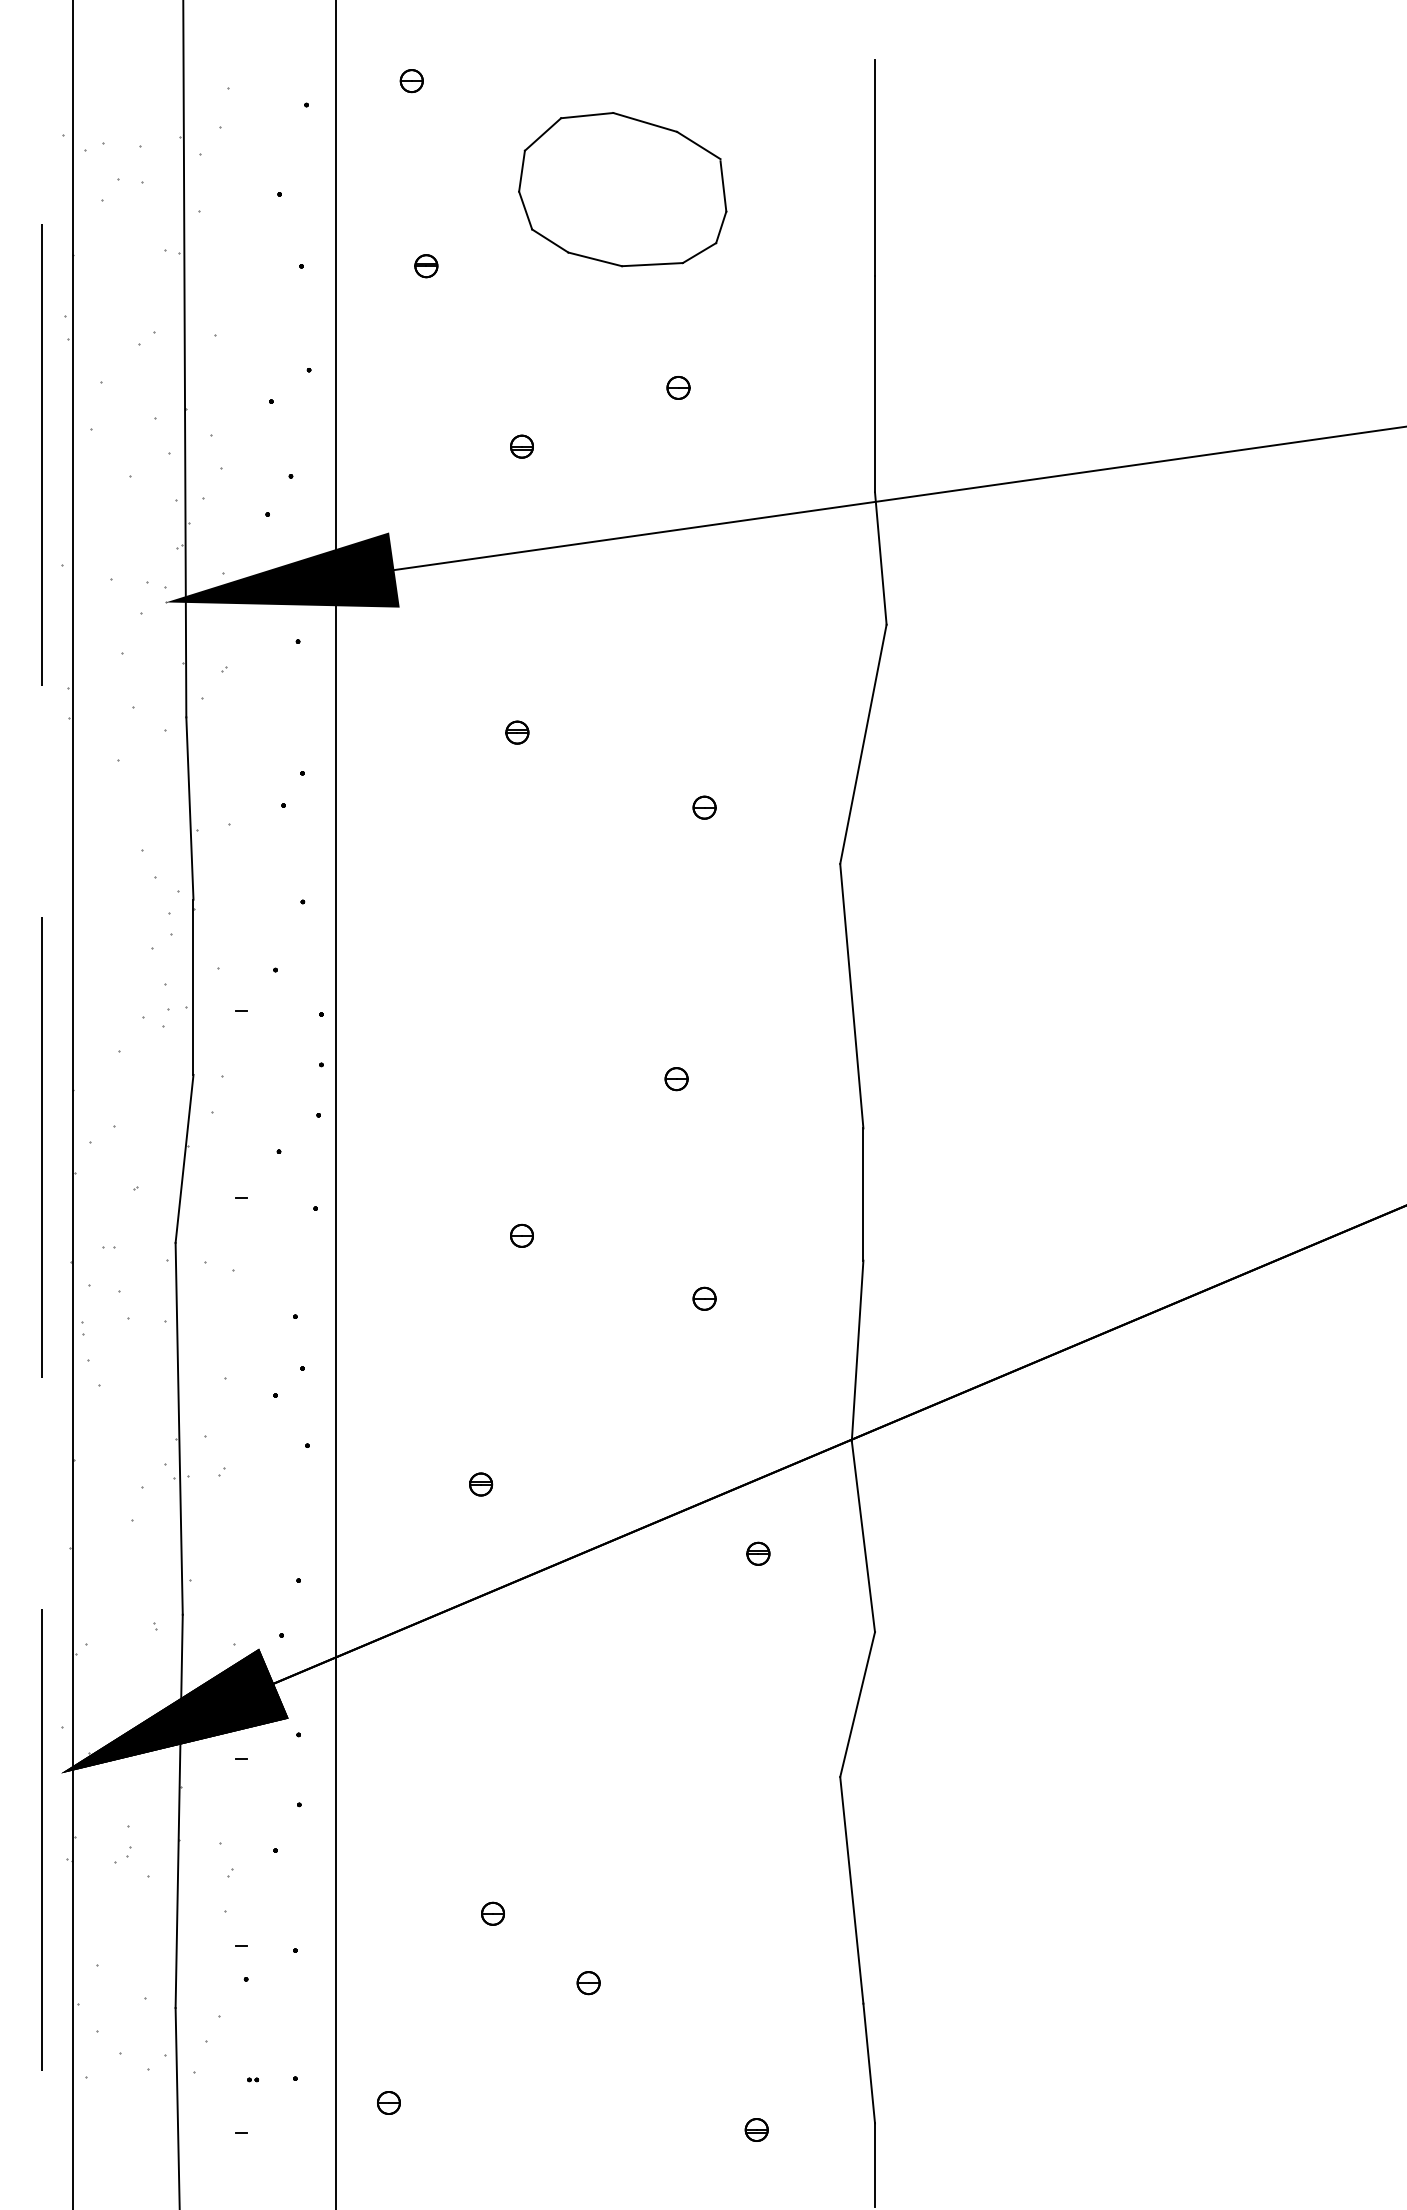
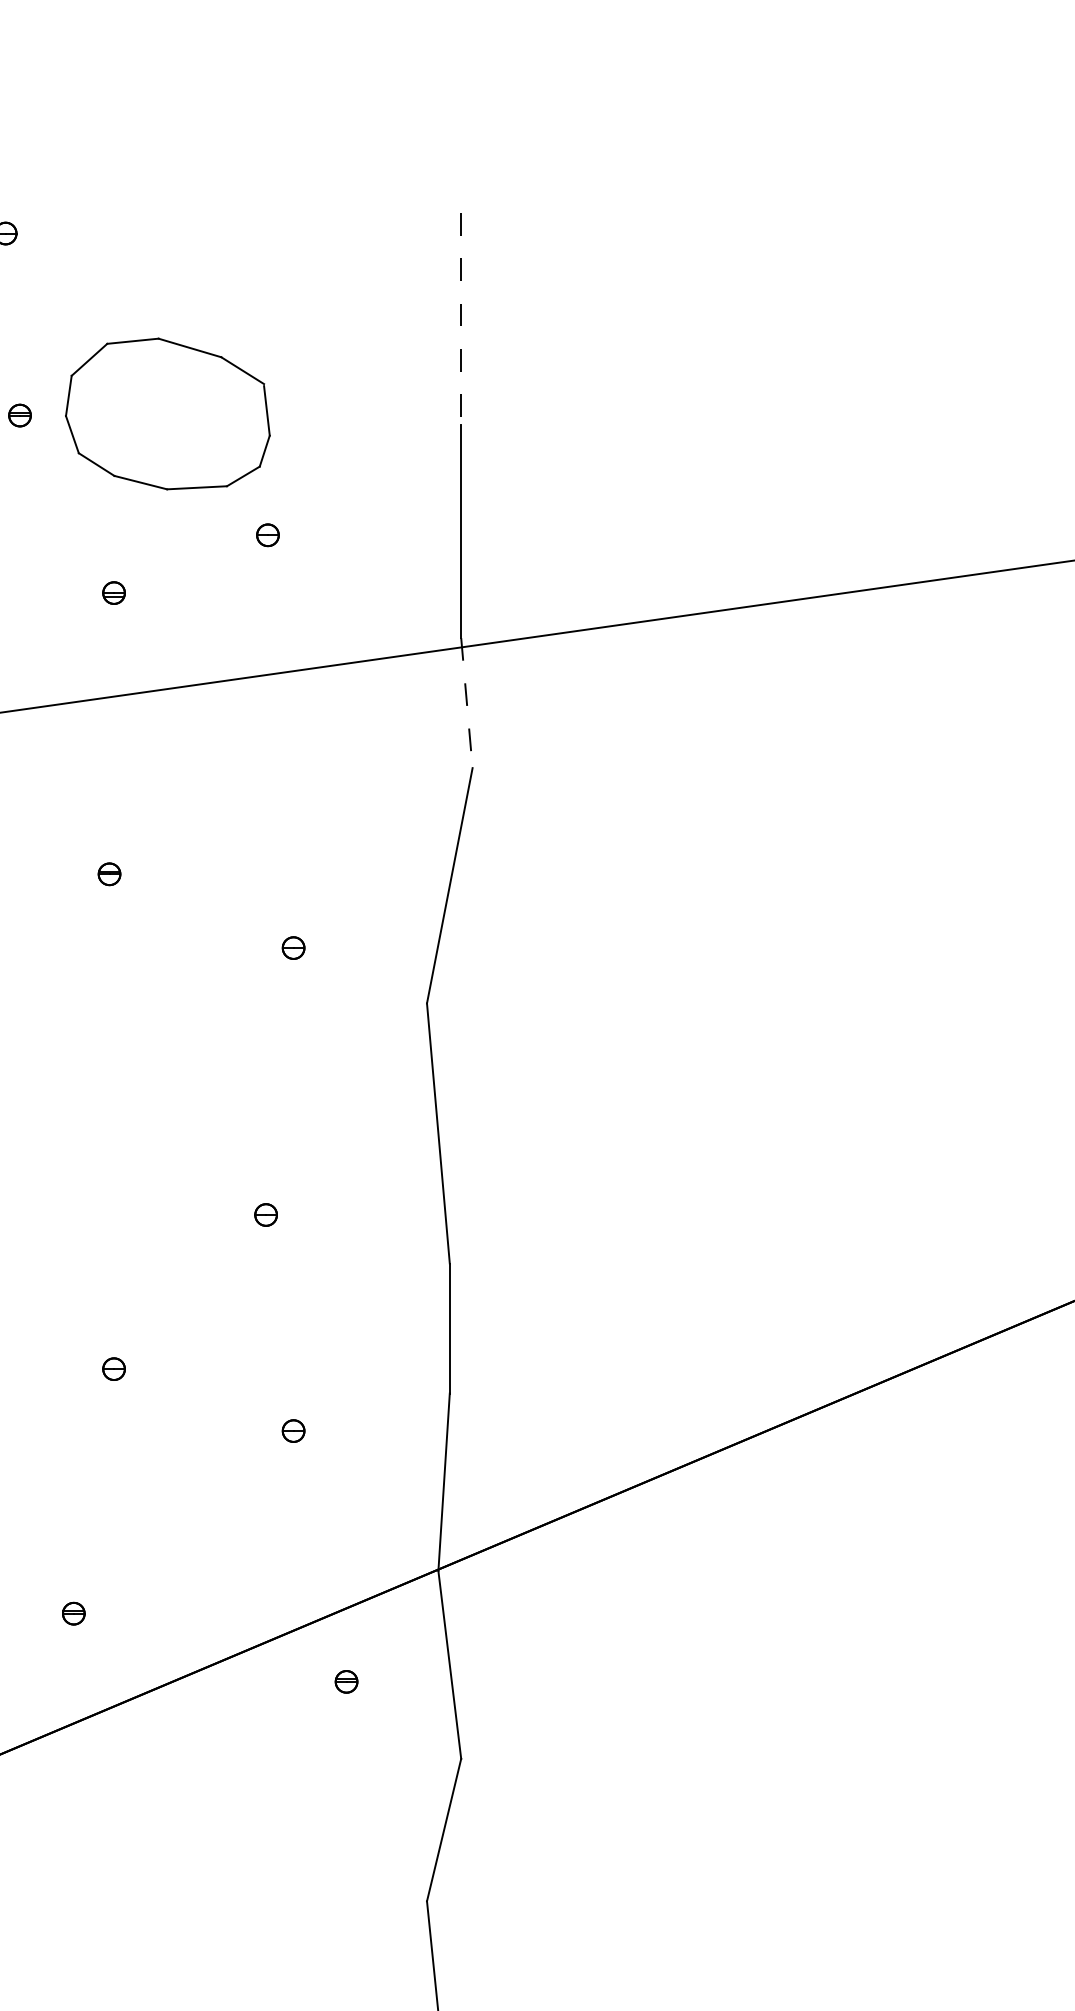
line: (875, 168) -> (461, 319), solid -> dashed
part: (622, 189) -> (167, 413), moved
line: (880, 559) -> (466, 704), solid -> dashed

